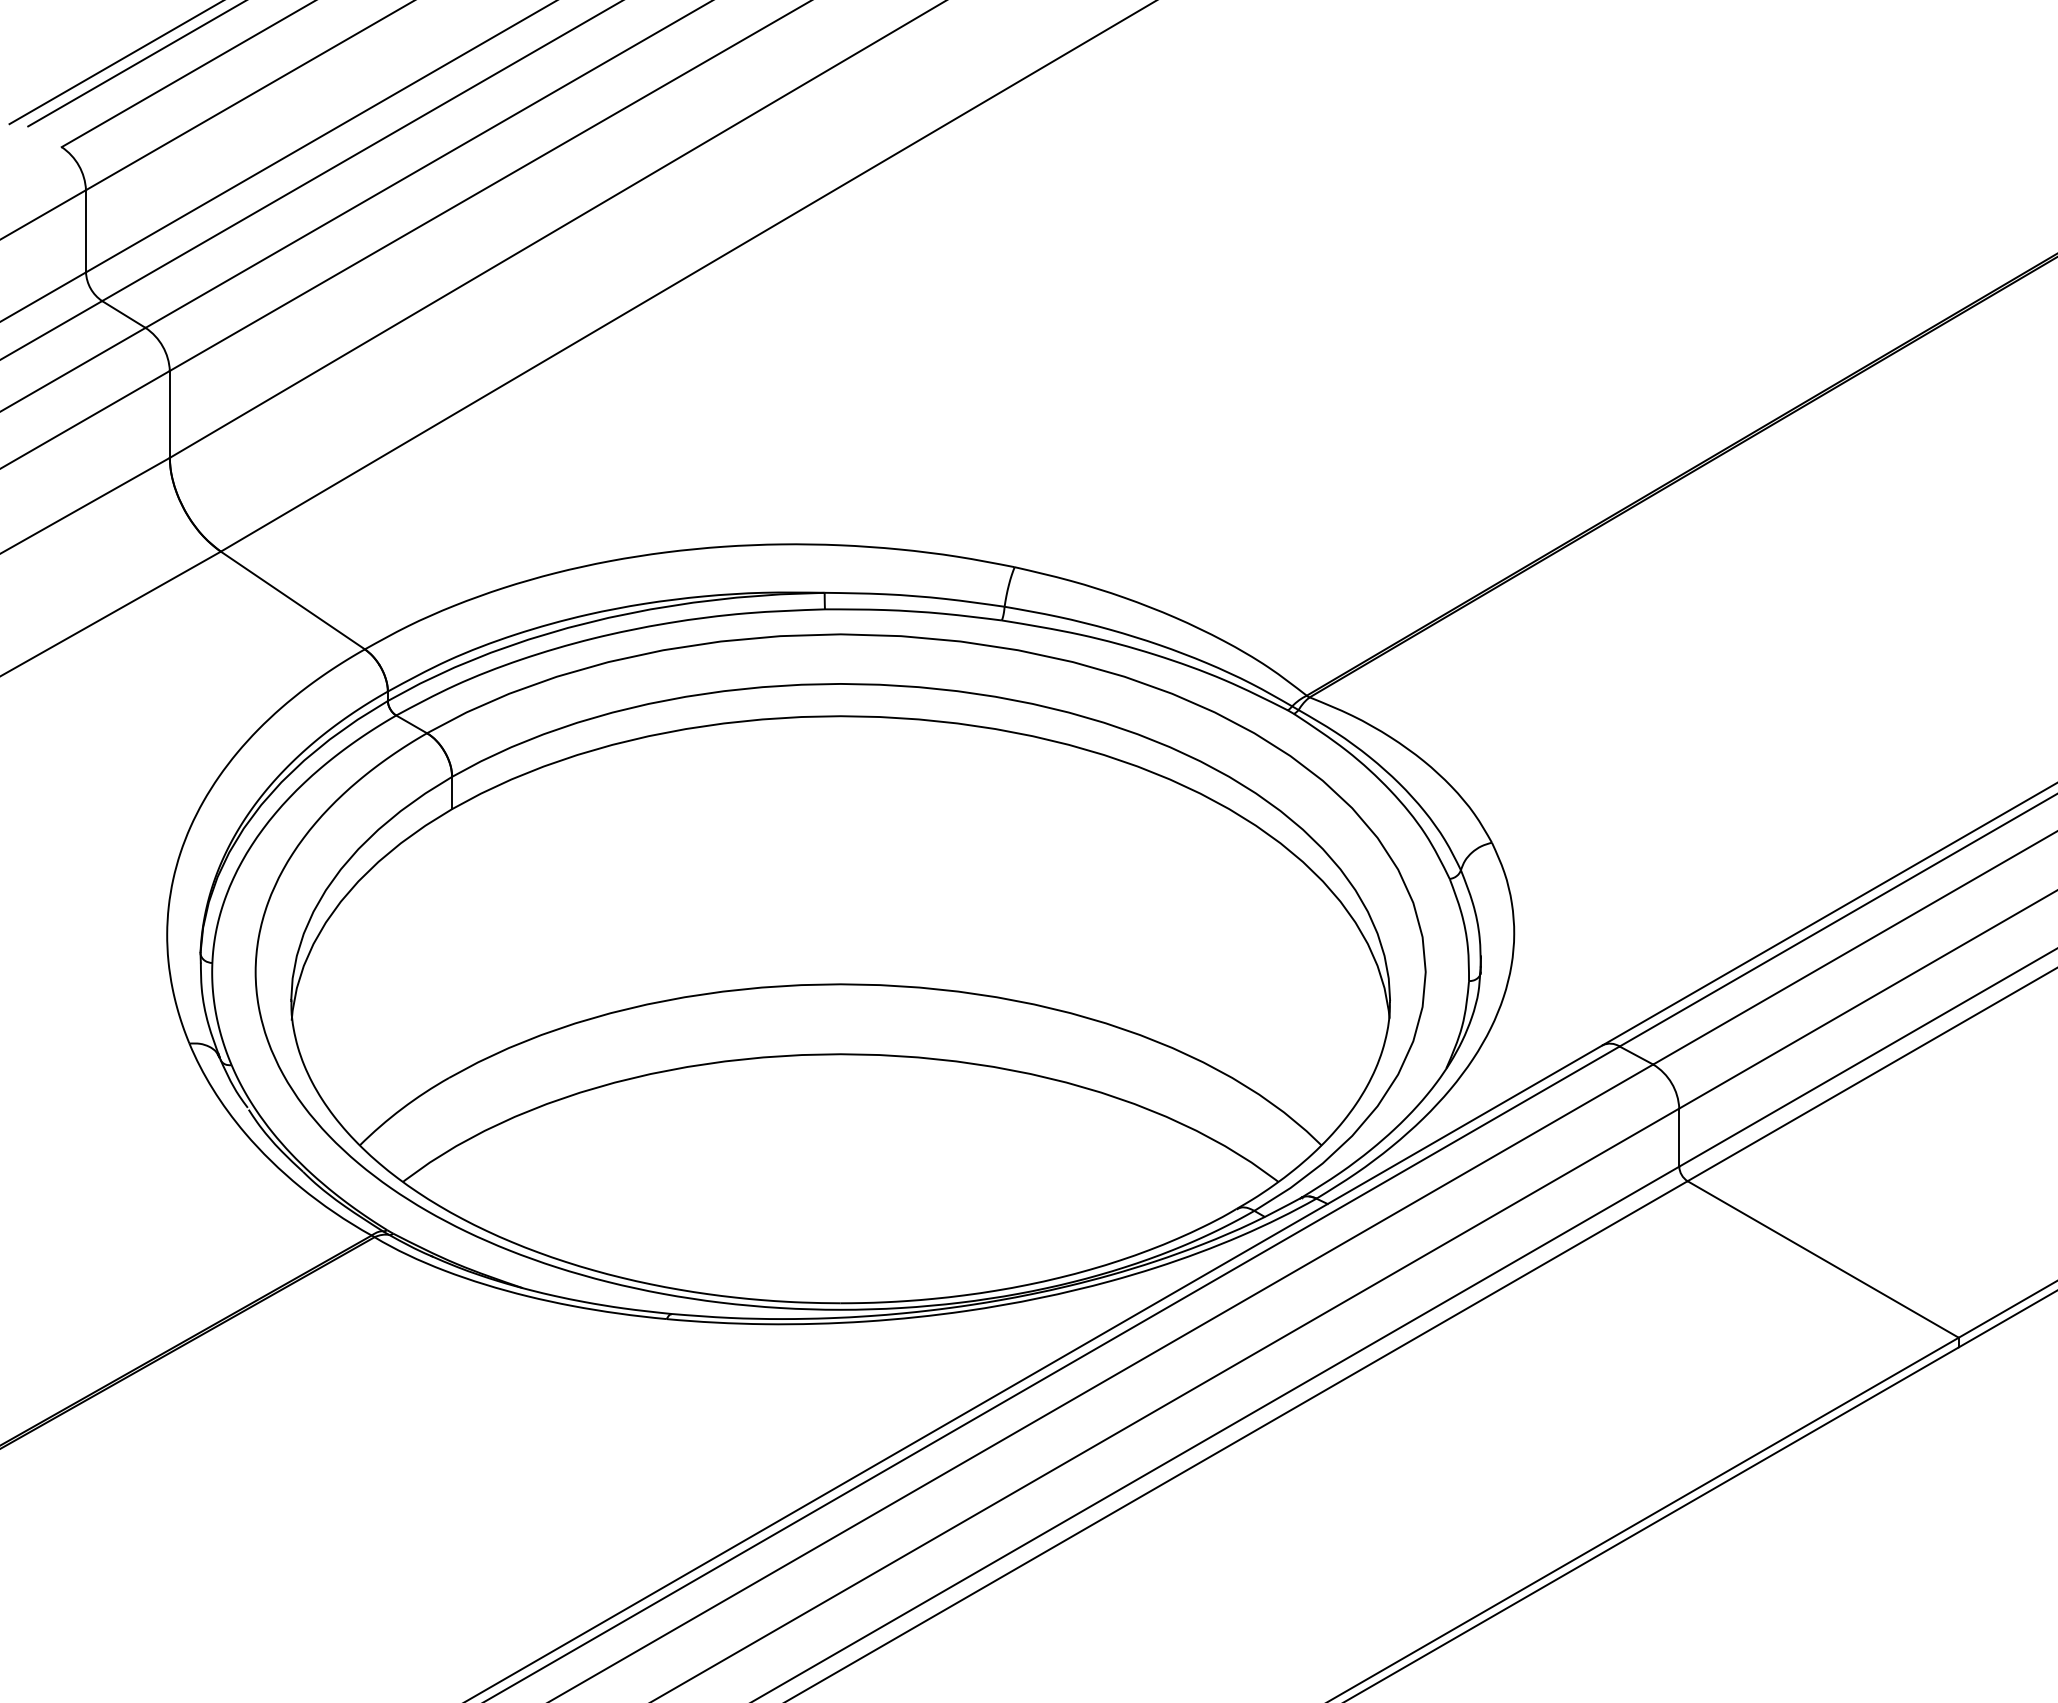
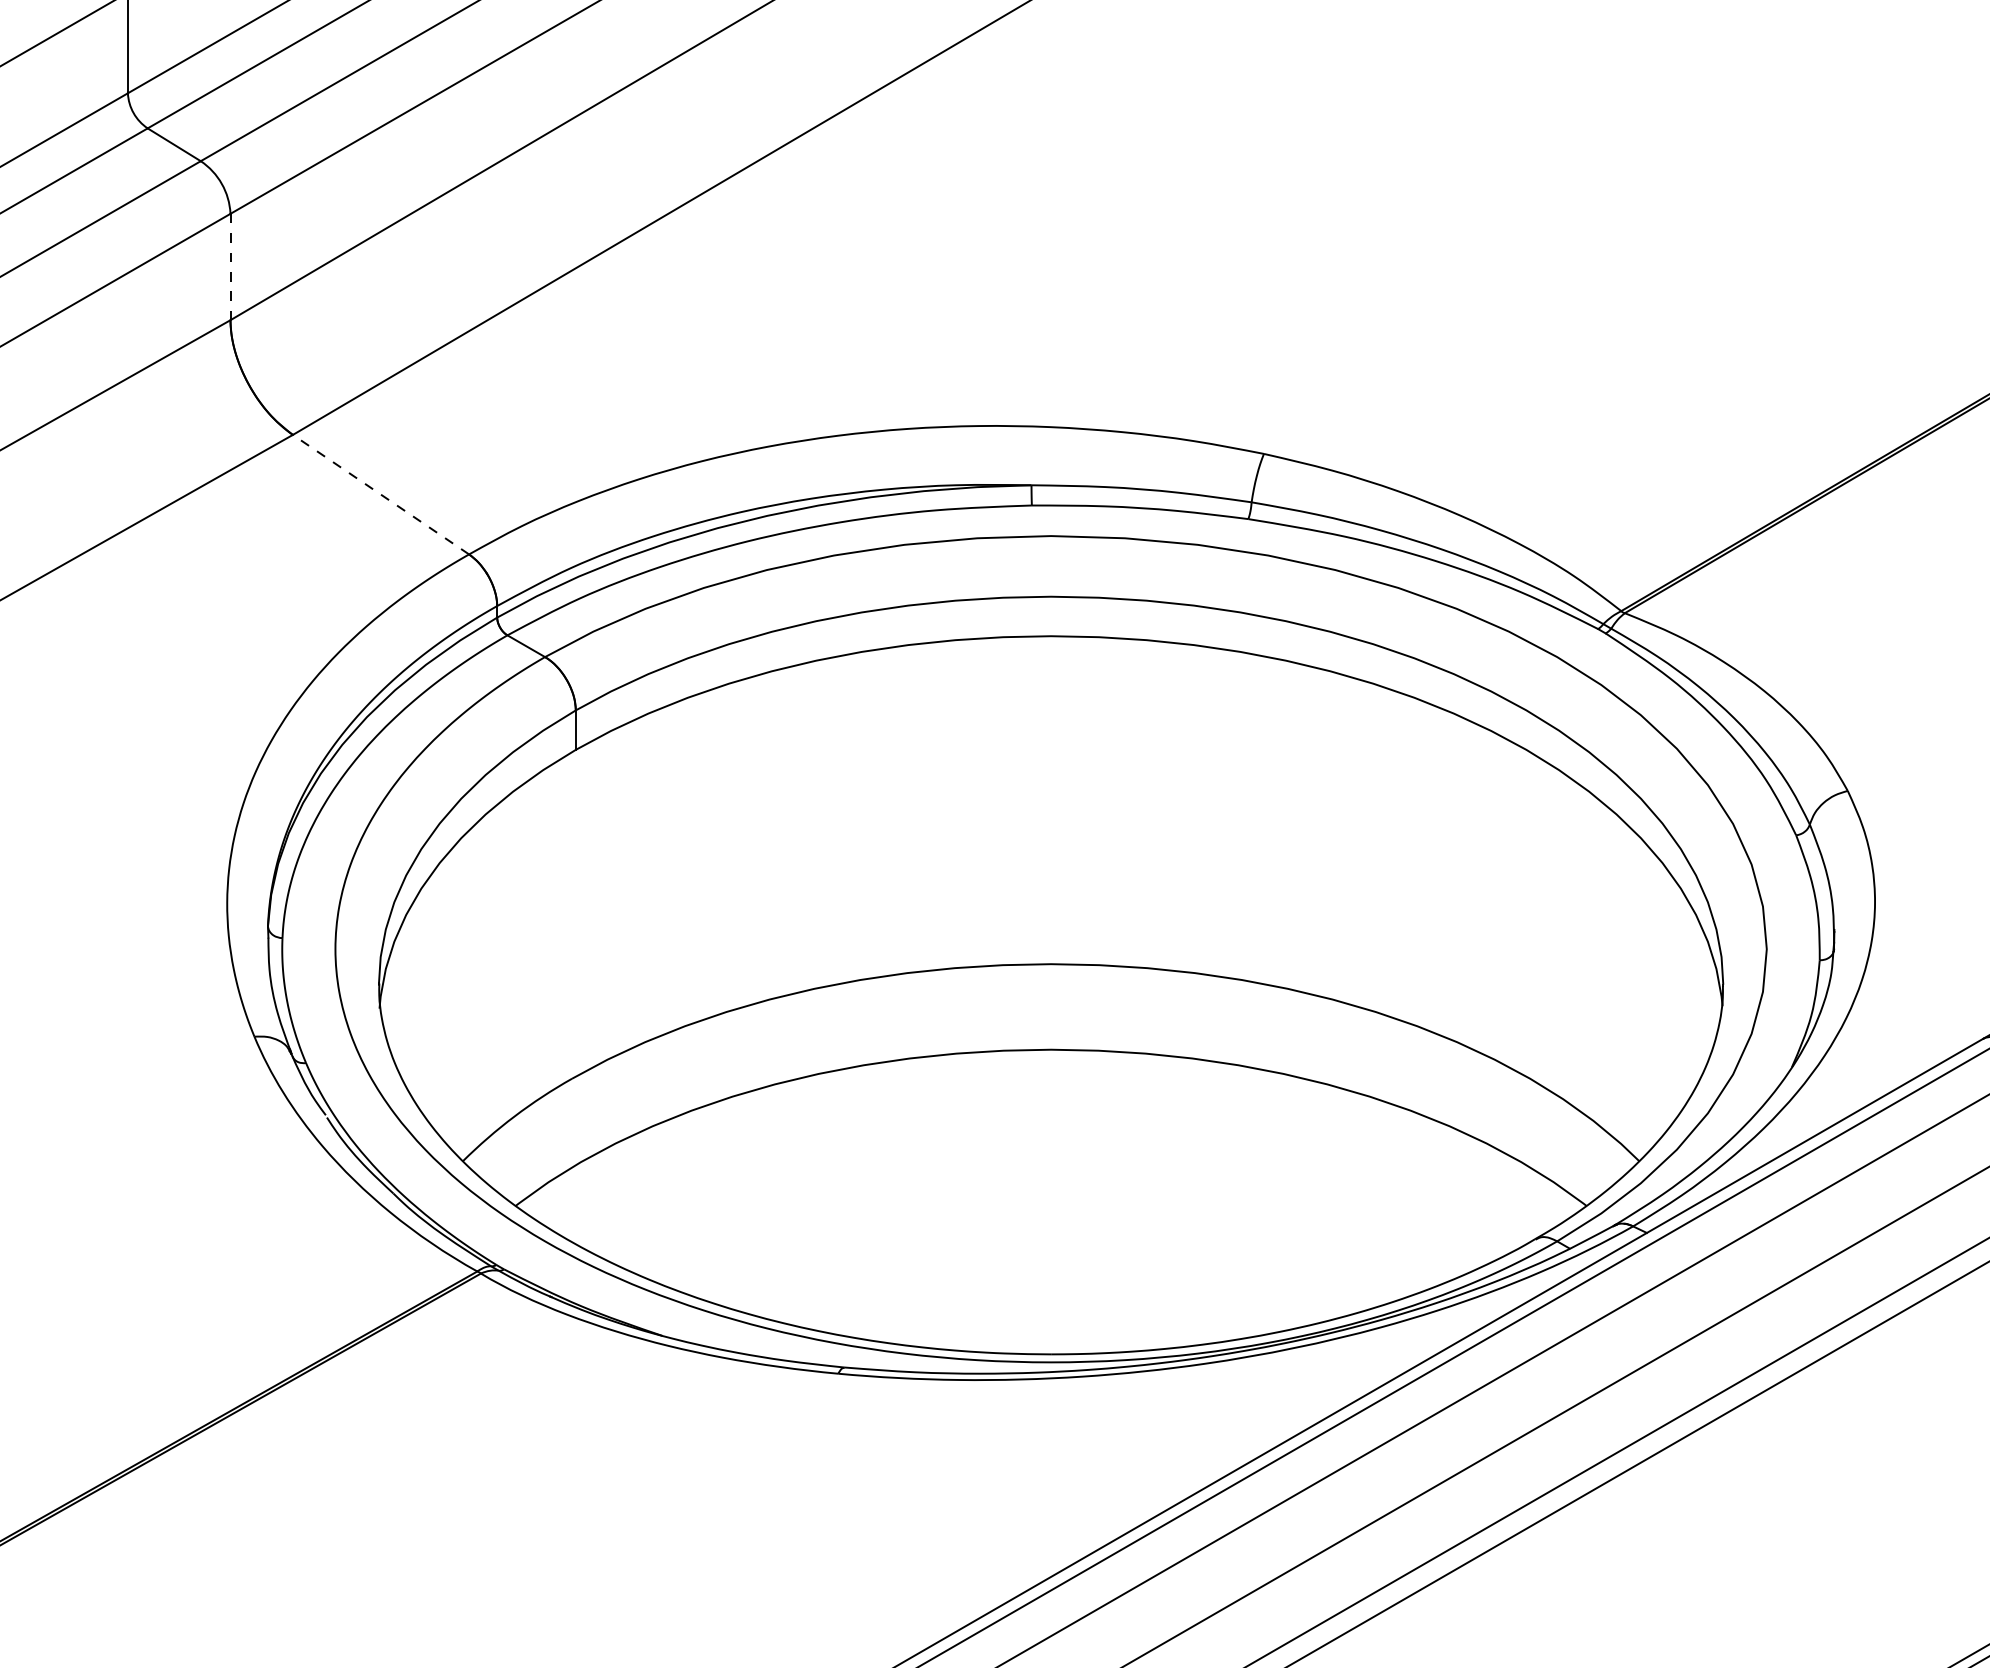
line: (169, 413) -> (230, 265), solid -> dashed
line: (292, 600) -> (380, 494), solid -> dashed

